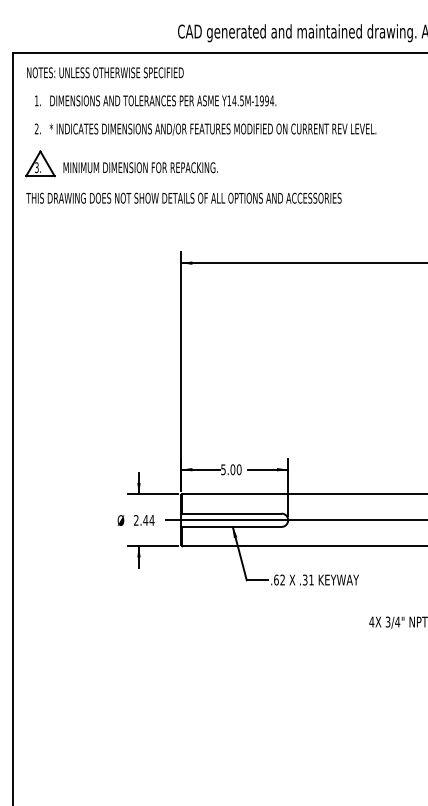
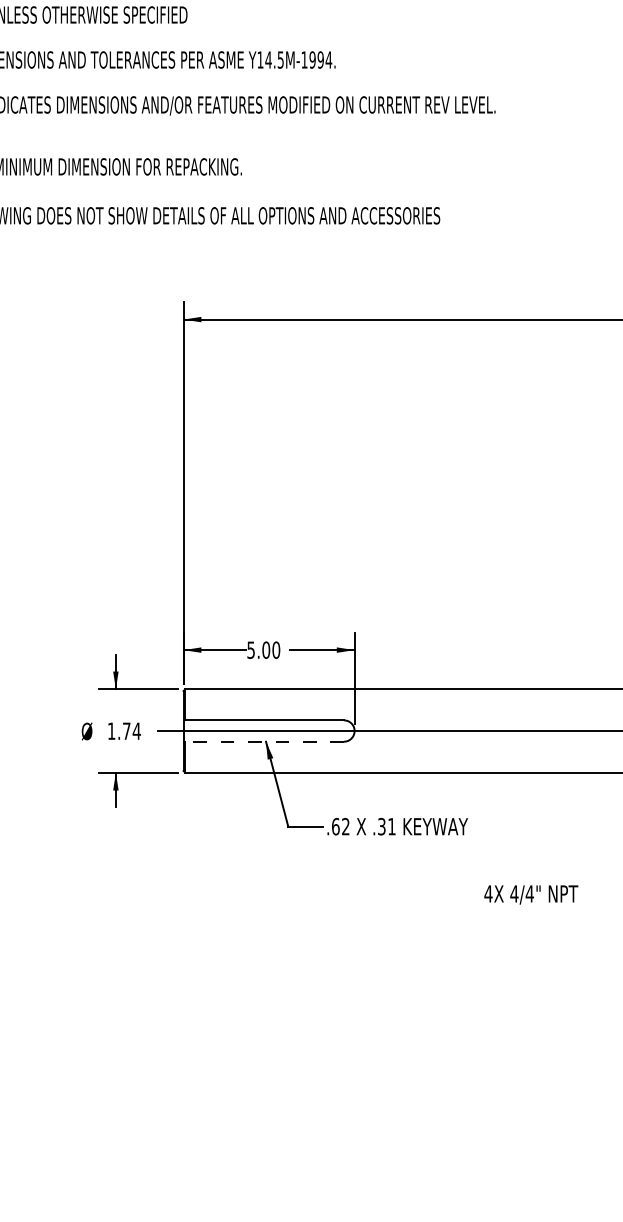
text: (141, 520) -> (119, 731), 2.44 -> 1.74
line: (231, 526) -> (263, 740), solid -> dashed
text: (387, 621) -> (513, 893), 3/4" -> 4/4"

